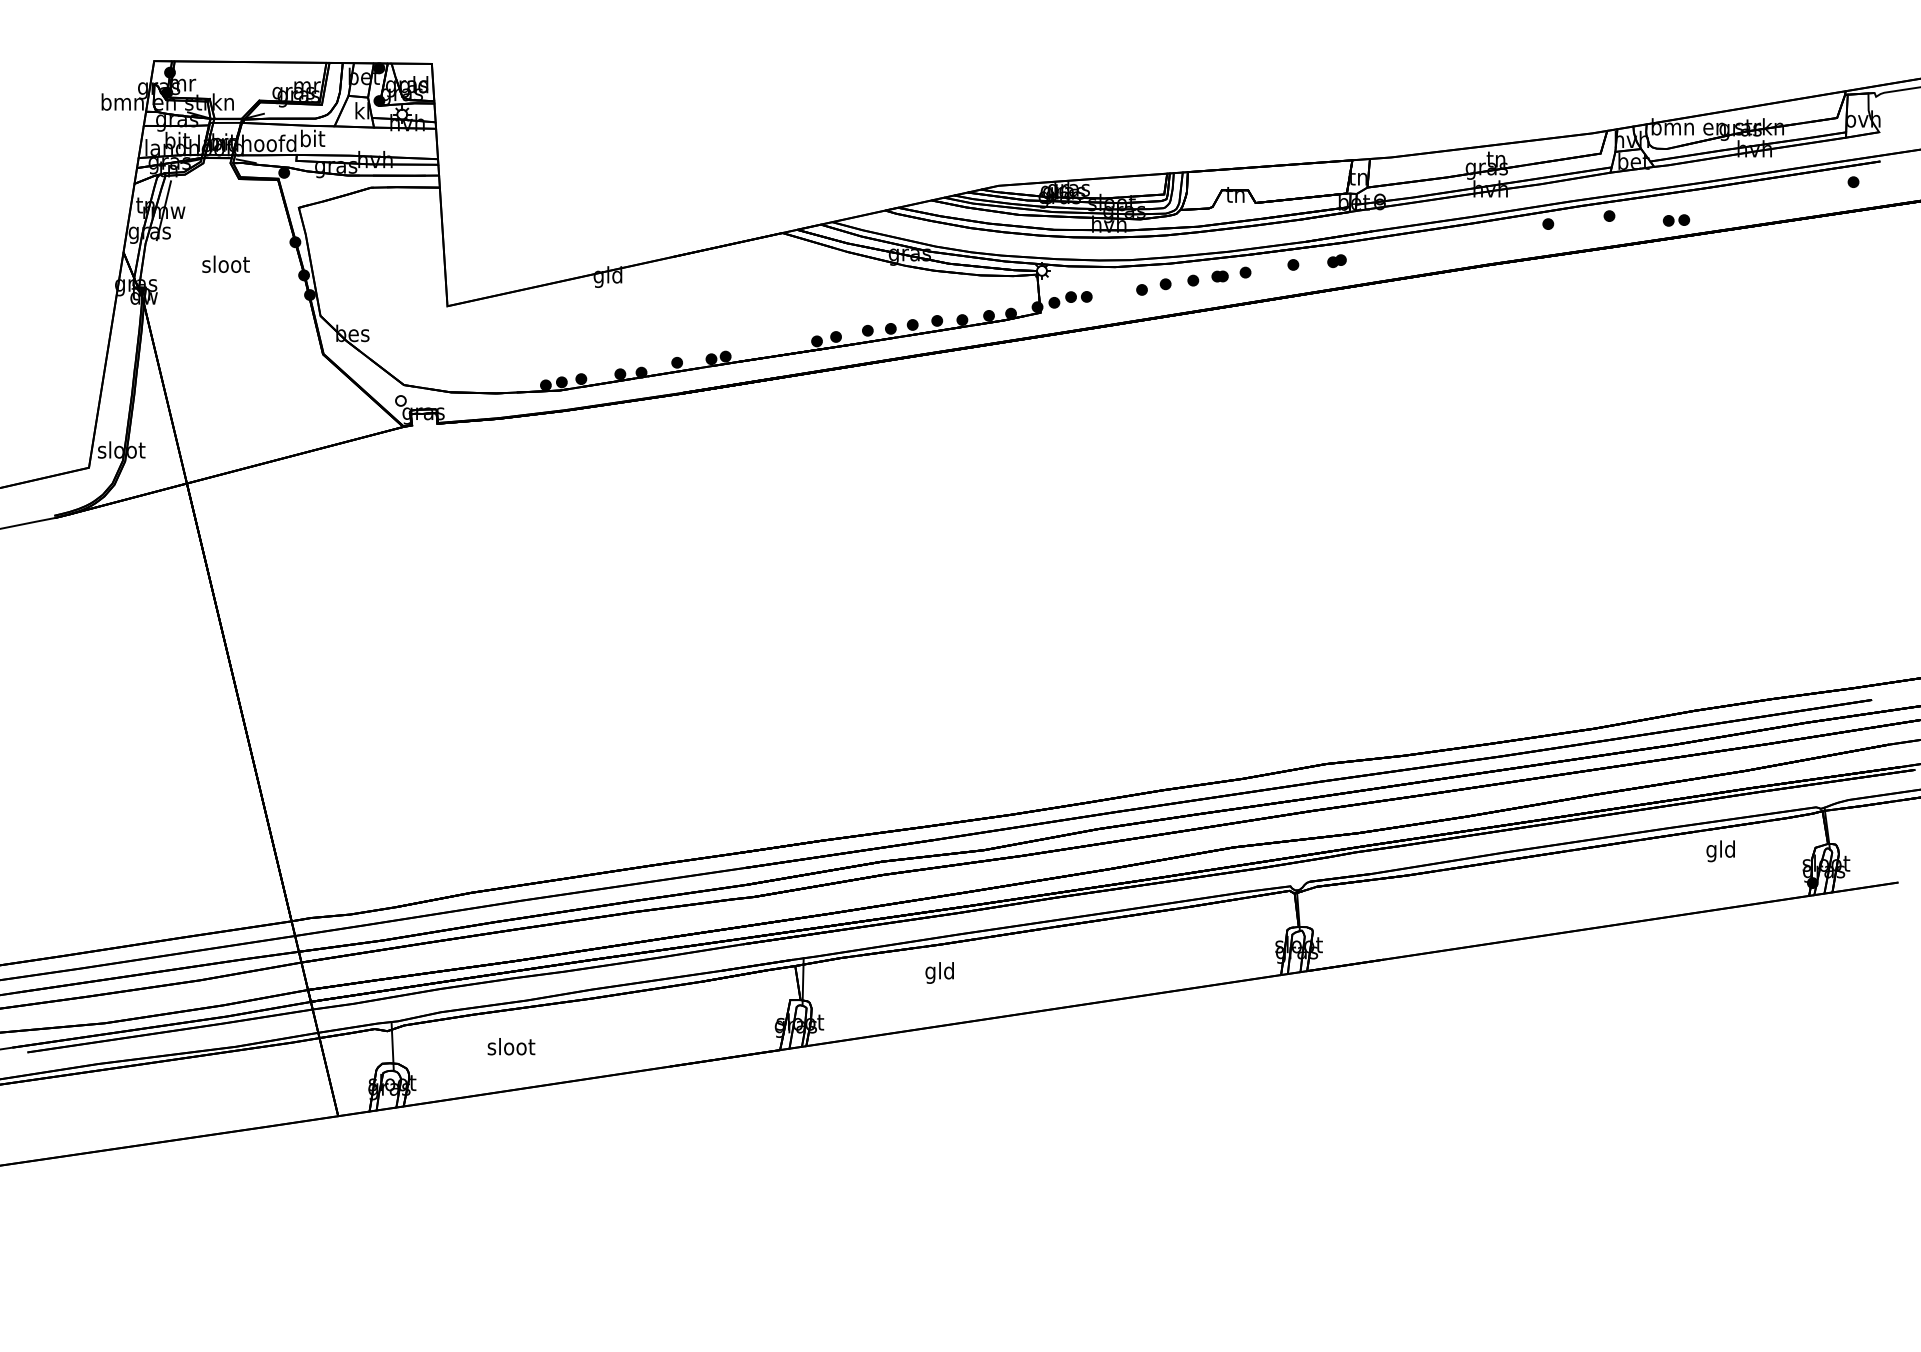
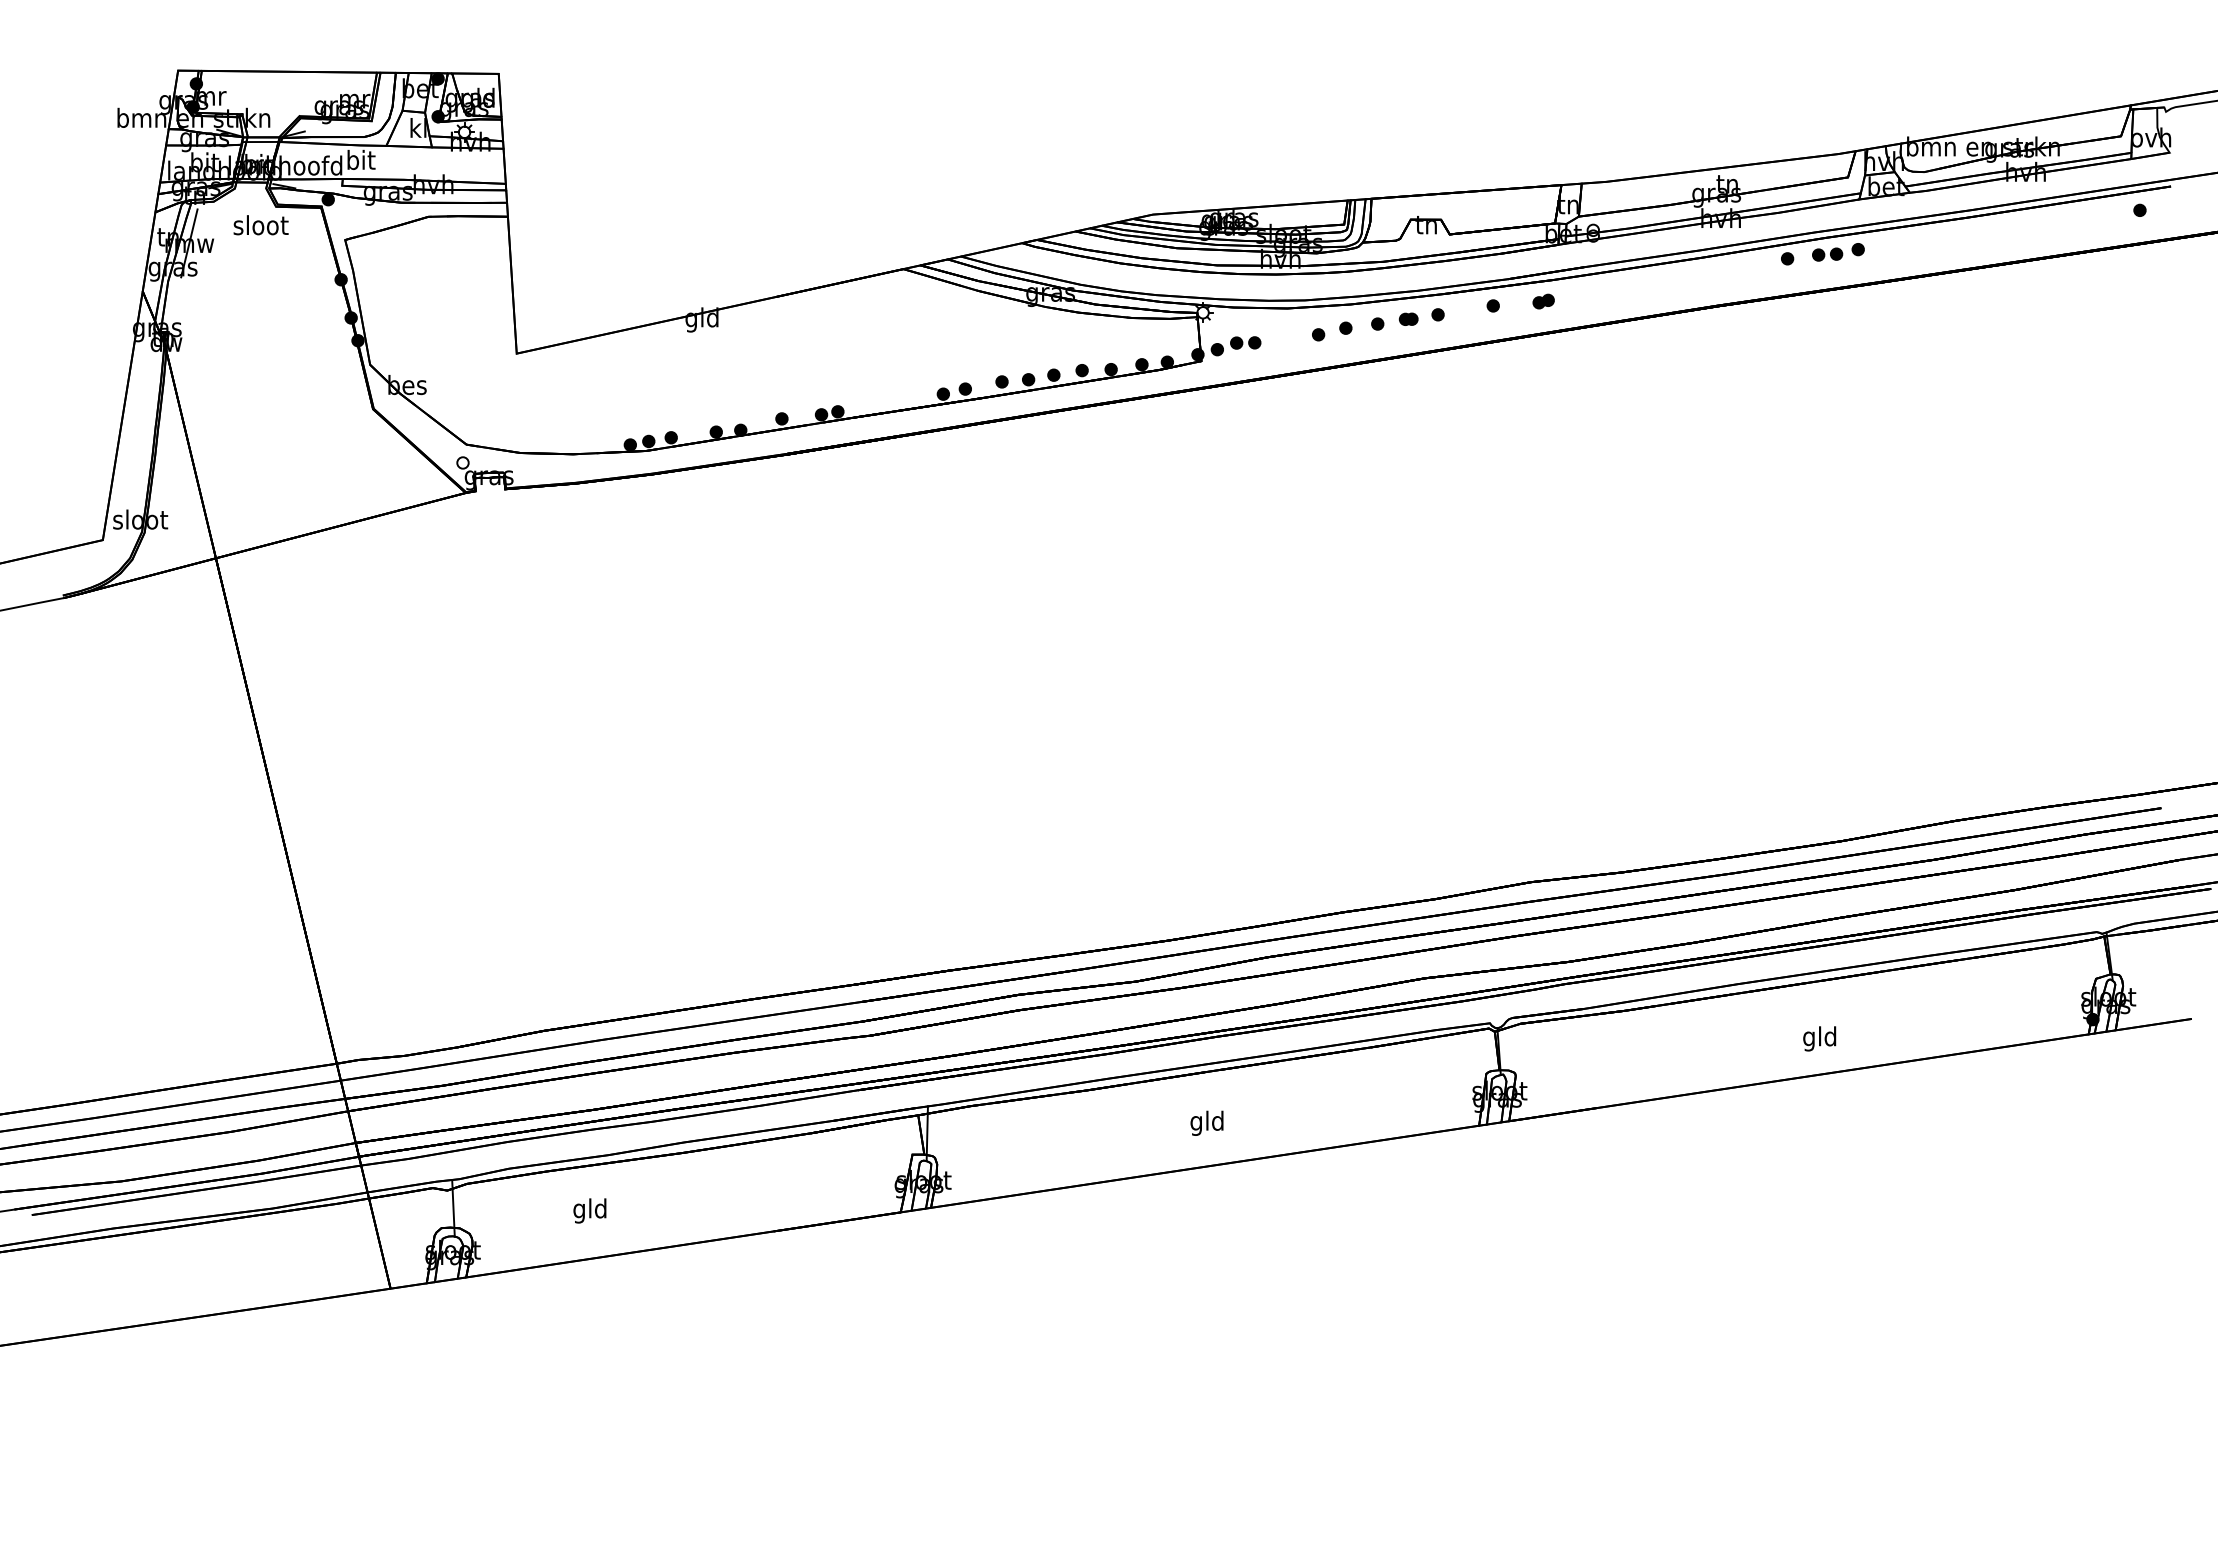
part: (1676, 220) -> (1827, 254), moved
text: (225, 264) -> (260, 225), moved
text: (1720, 850) -> (1819, 1038), moved
text: (939, 972) -> (1206, 1122), moved
text: (511, 1048) -> (590, 1210), sloot -> gld

